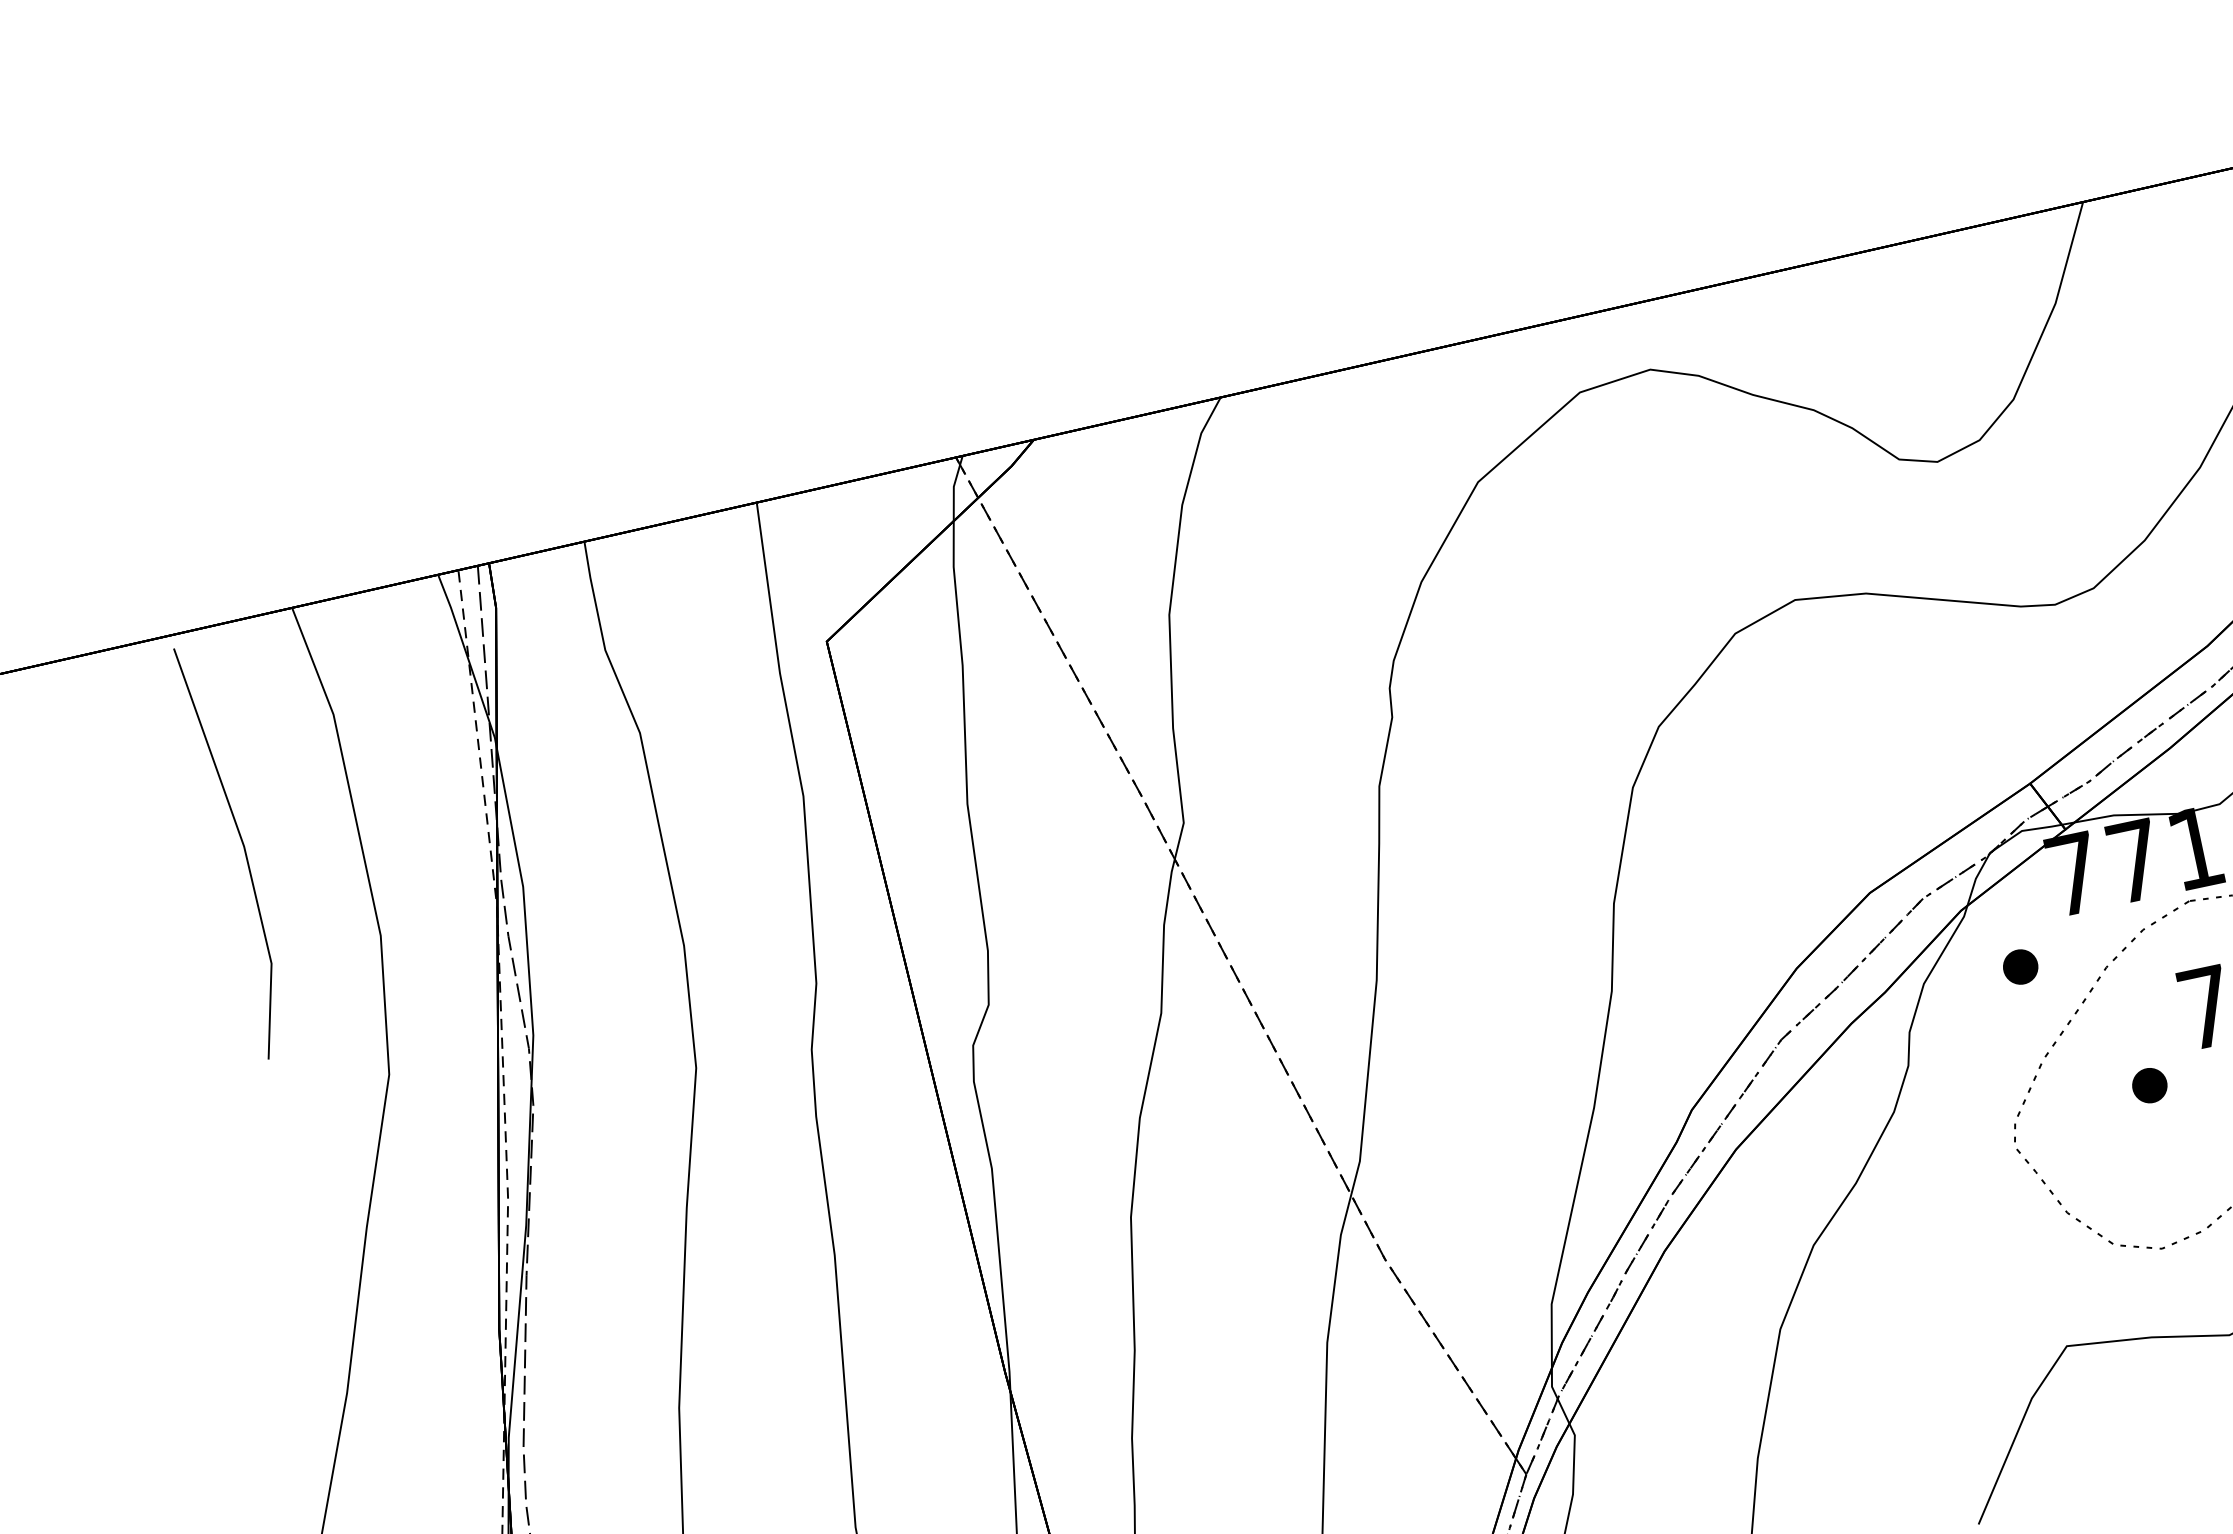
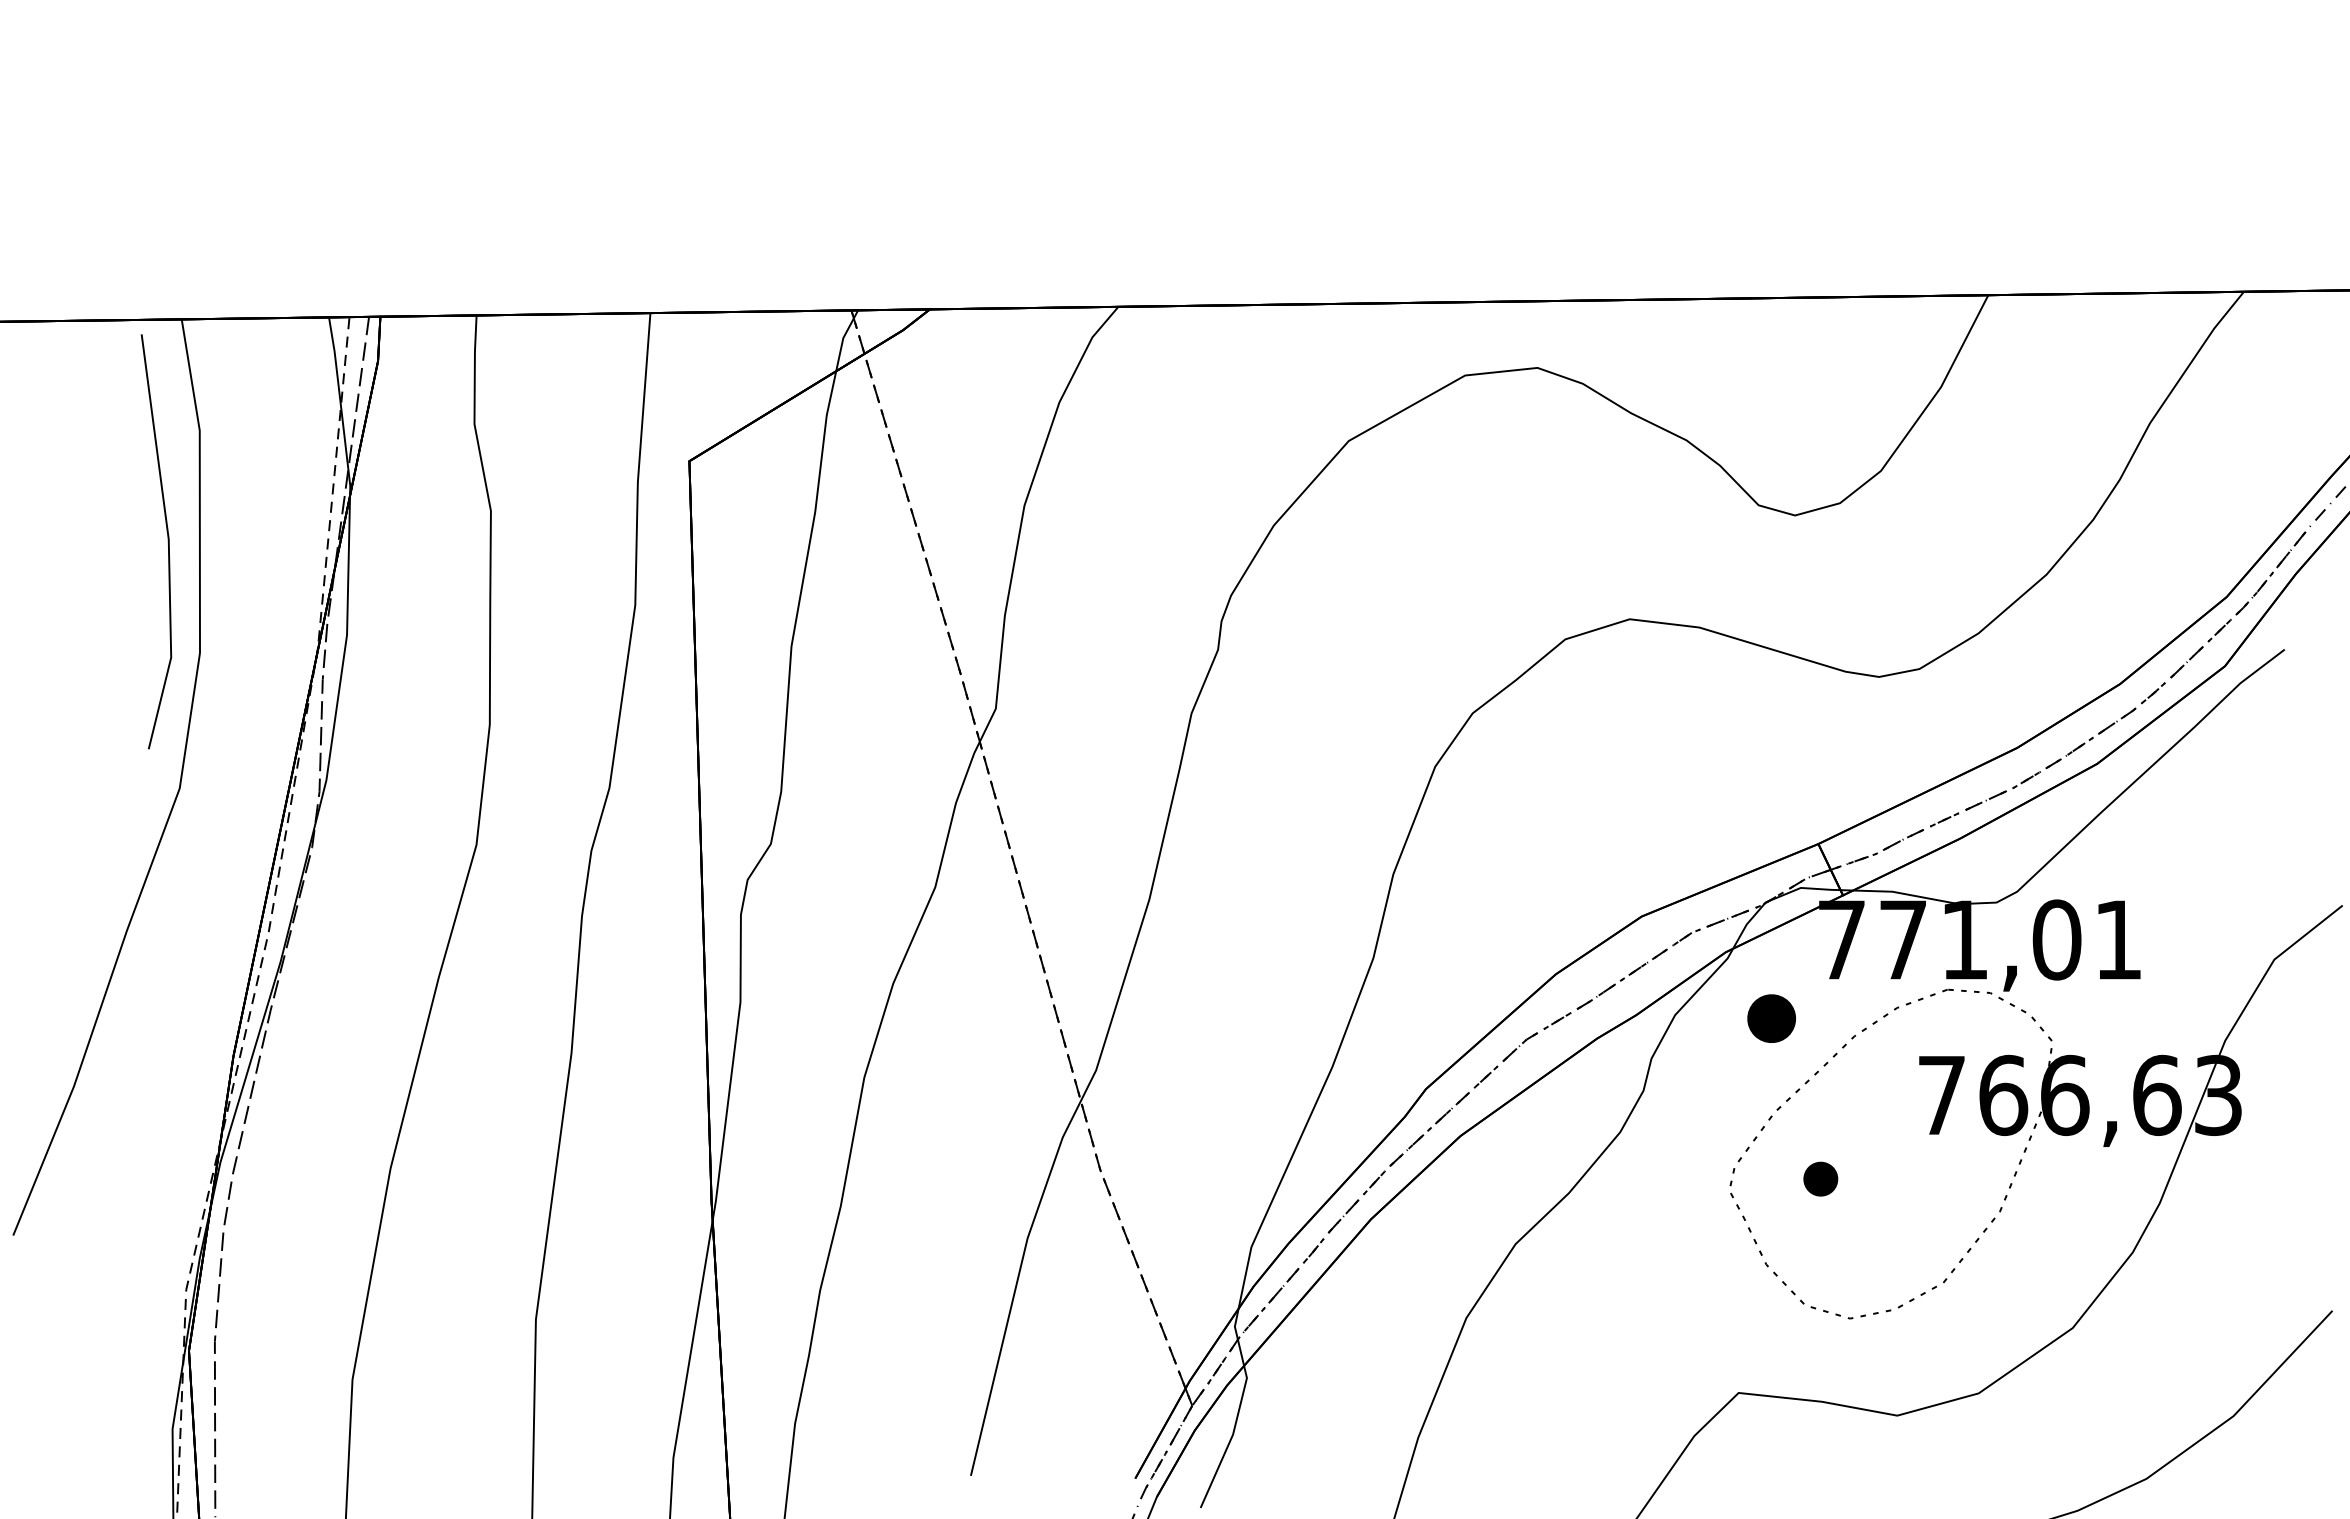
line: (243, 849) -> (167, 541), moved
part: (2020, 966) -> (1771, 1018), size x1.4
part: (2149, 1085) -> (1820, 1178), moved

